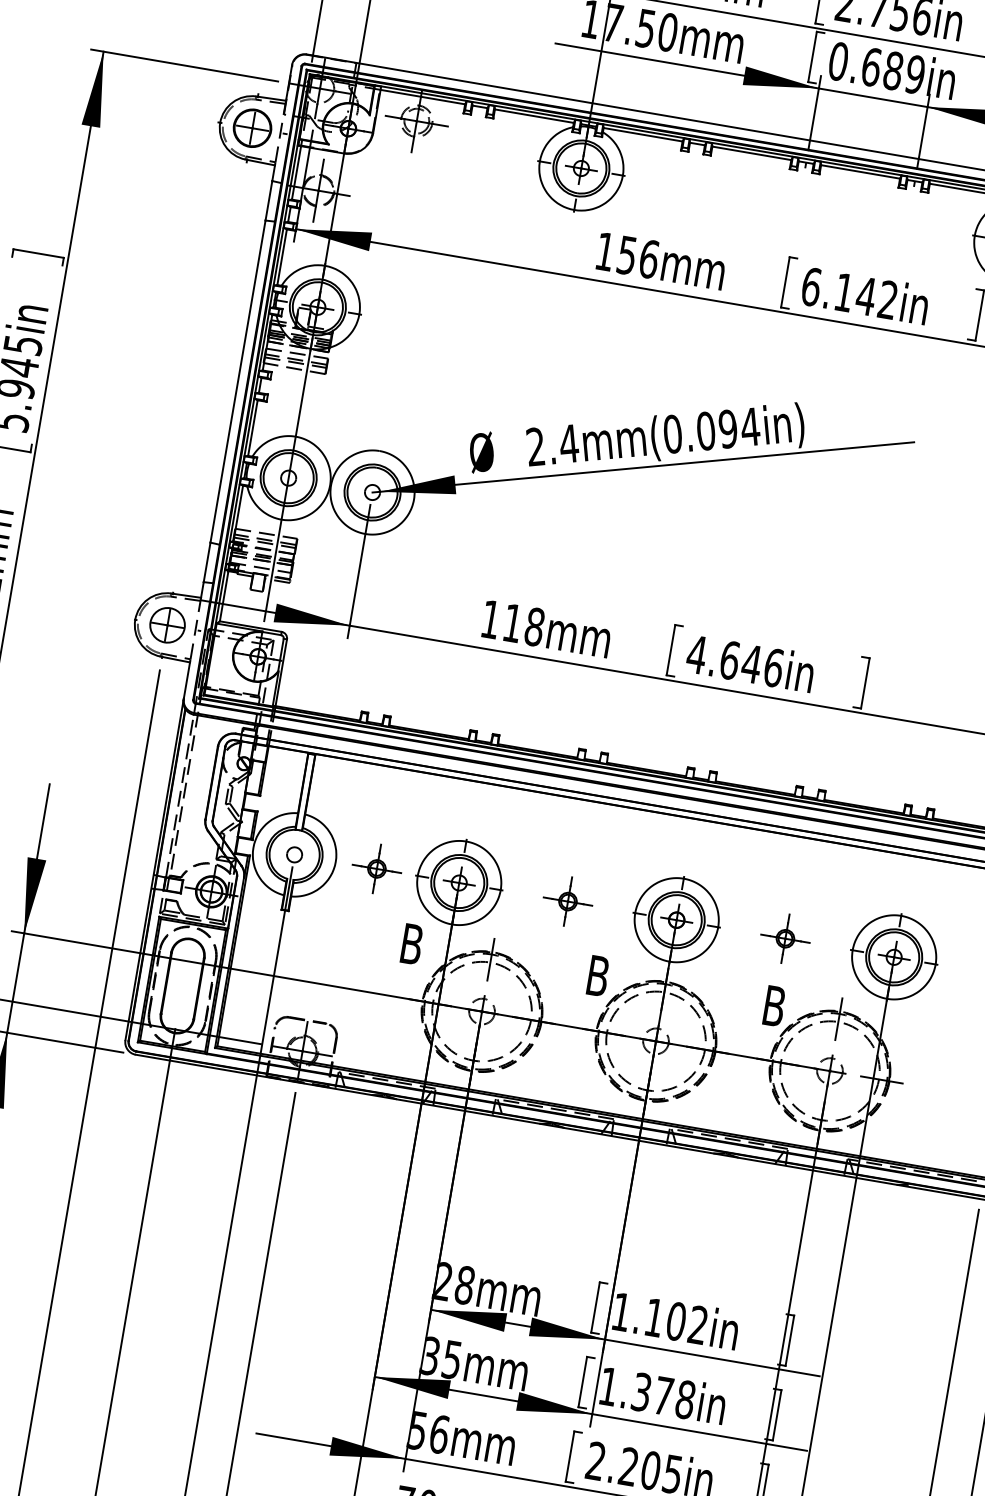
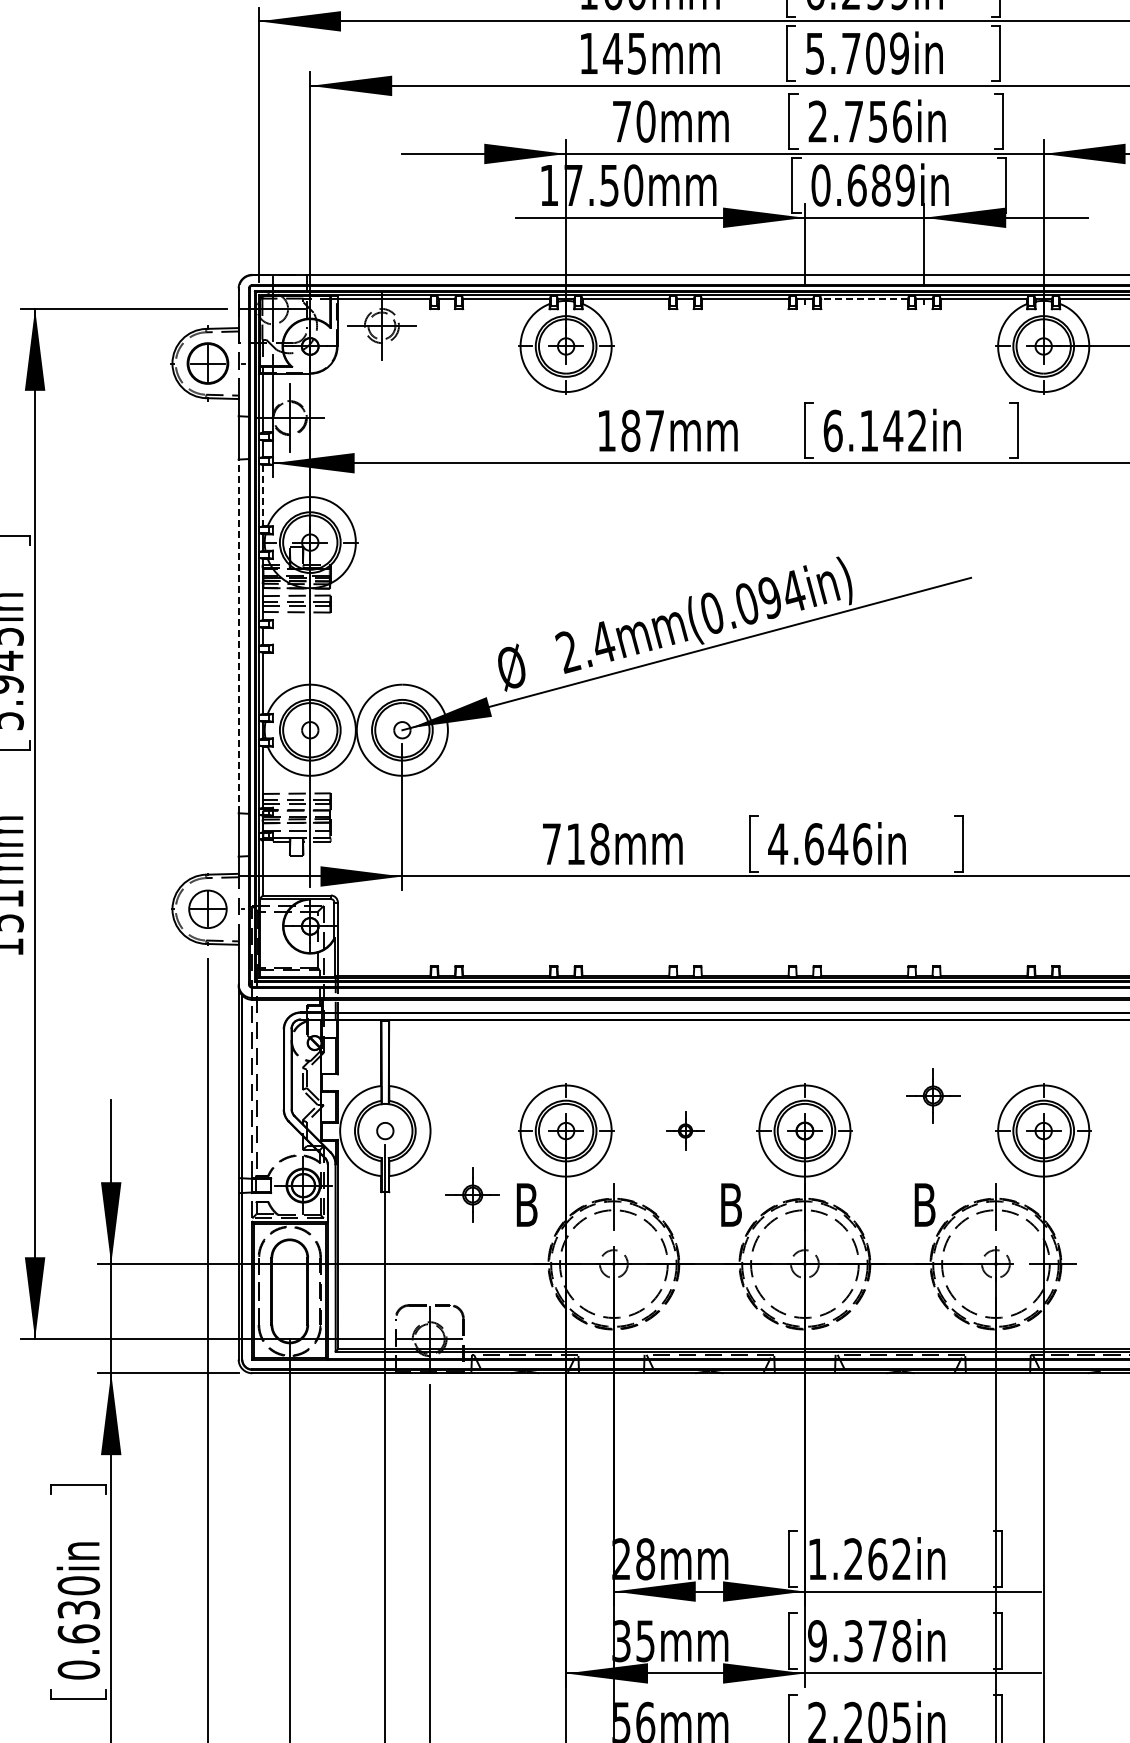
line: (860, 172) -> (864, 299), solid -> dashed
text: (637, 256) -> (642, 430), 156mm -> 187mm
line: (282, 257) -> (263, 495), solid -> dashed
line: (237, 381) -> (238, 636), solid -> dashed
text: (490, 618) -> (551, 843), 118mm -> 718mm
part: (376, 868) -> (472, 1194), moved
part: (568, 901) -> (685, 1130), size x0.7
part: (785, 938) -> (933, 1095), moved
text: (665, 1319) -> (865, 1559), 1.102in -> 1.262in
text: (608, 1387) -> (817, 1641), 1.378in -> 9.378in

